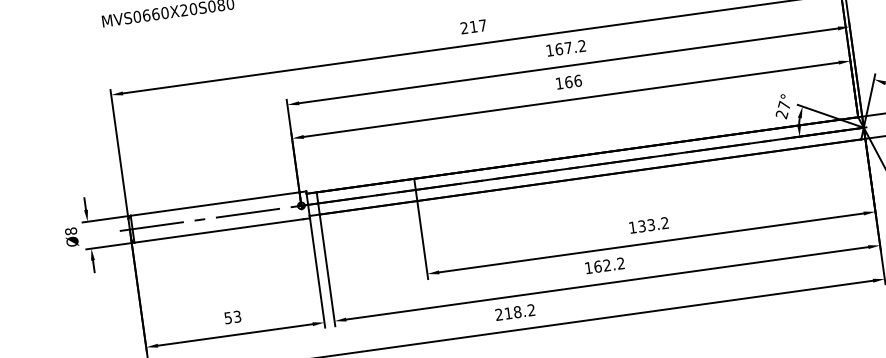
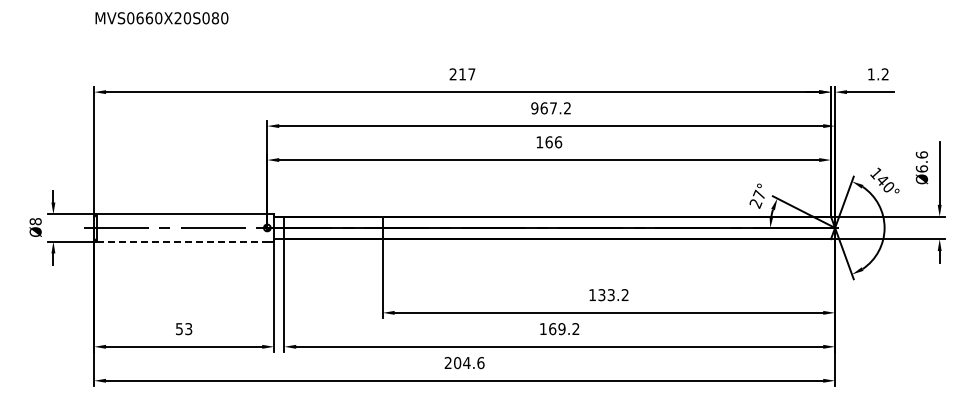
text: (549, 50) -> (534, 108), 167.2 -> 967.2
line: (219, 230) -> (182, 241), solid -> dashed
text: (606, 265) -> (561, 329), 162.2 -> 169.2
text: (520, 312) -> (469, 363), 218.2 -> 204.6

